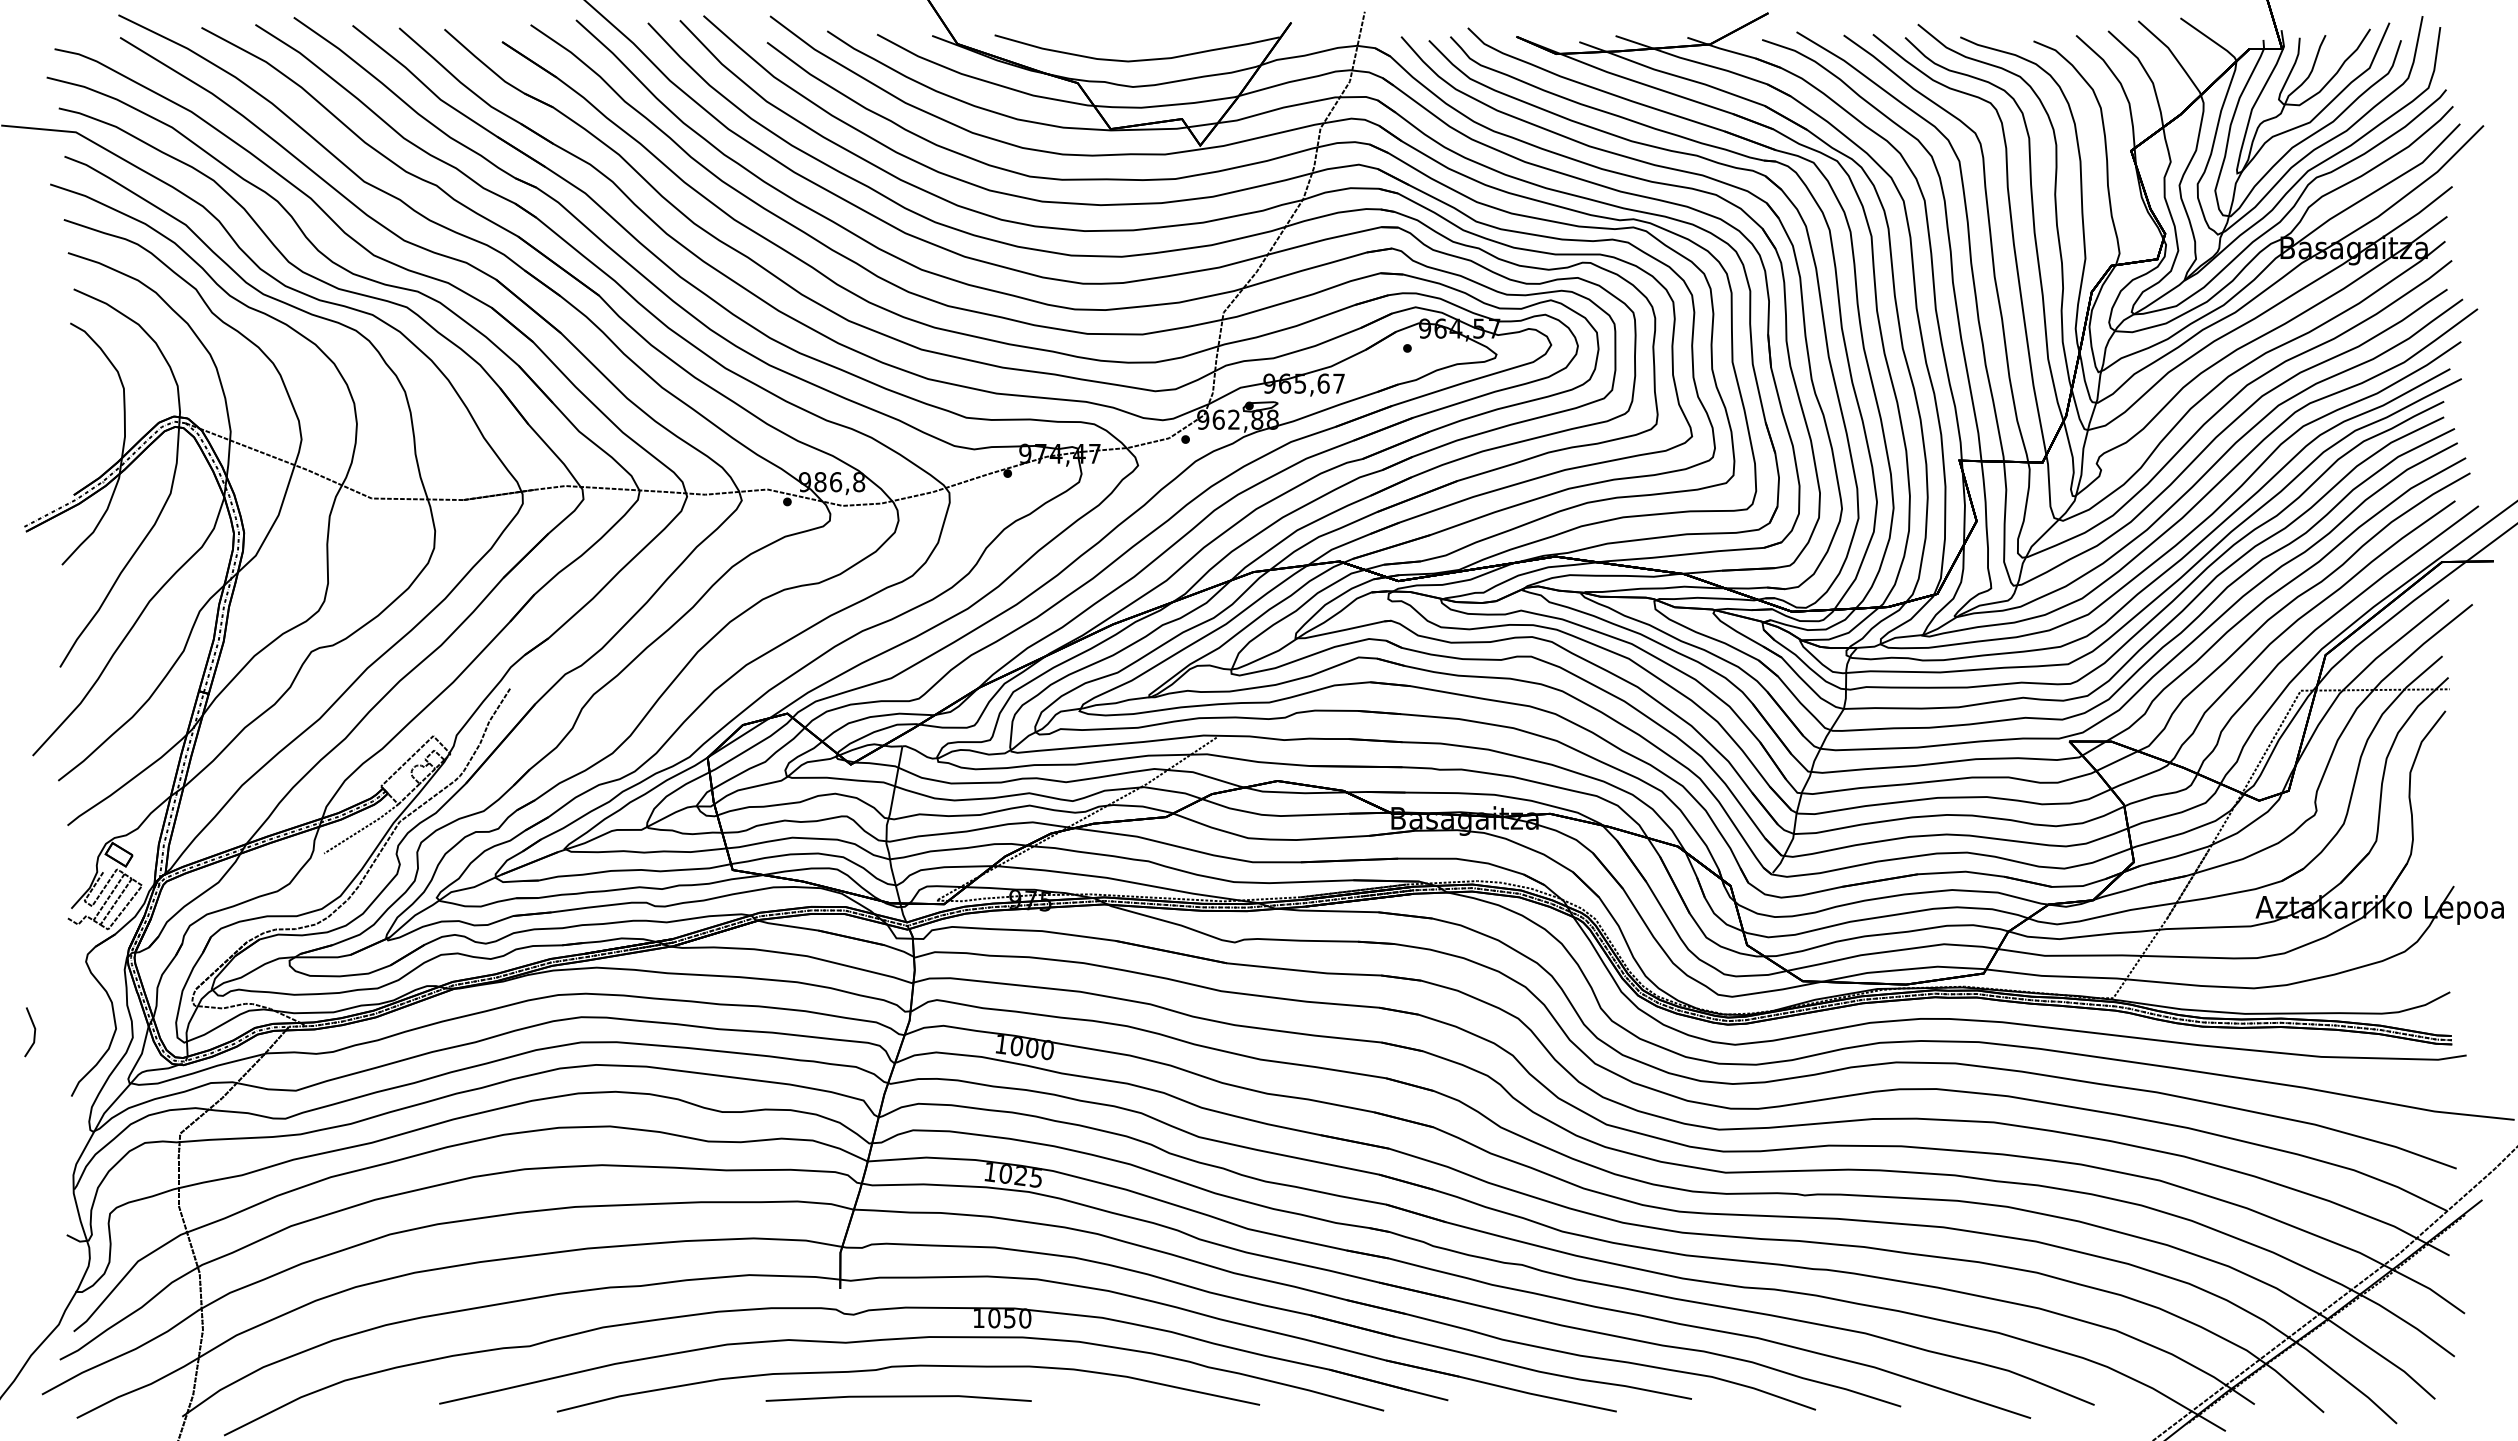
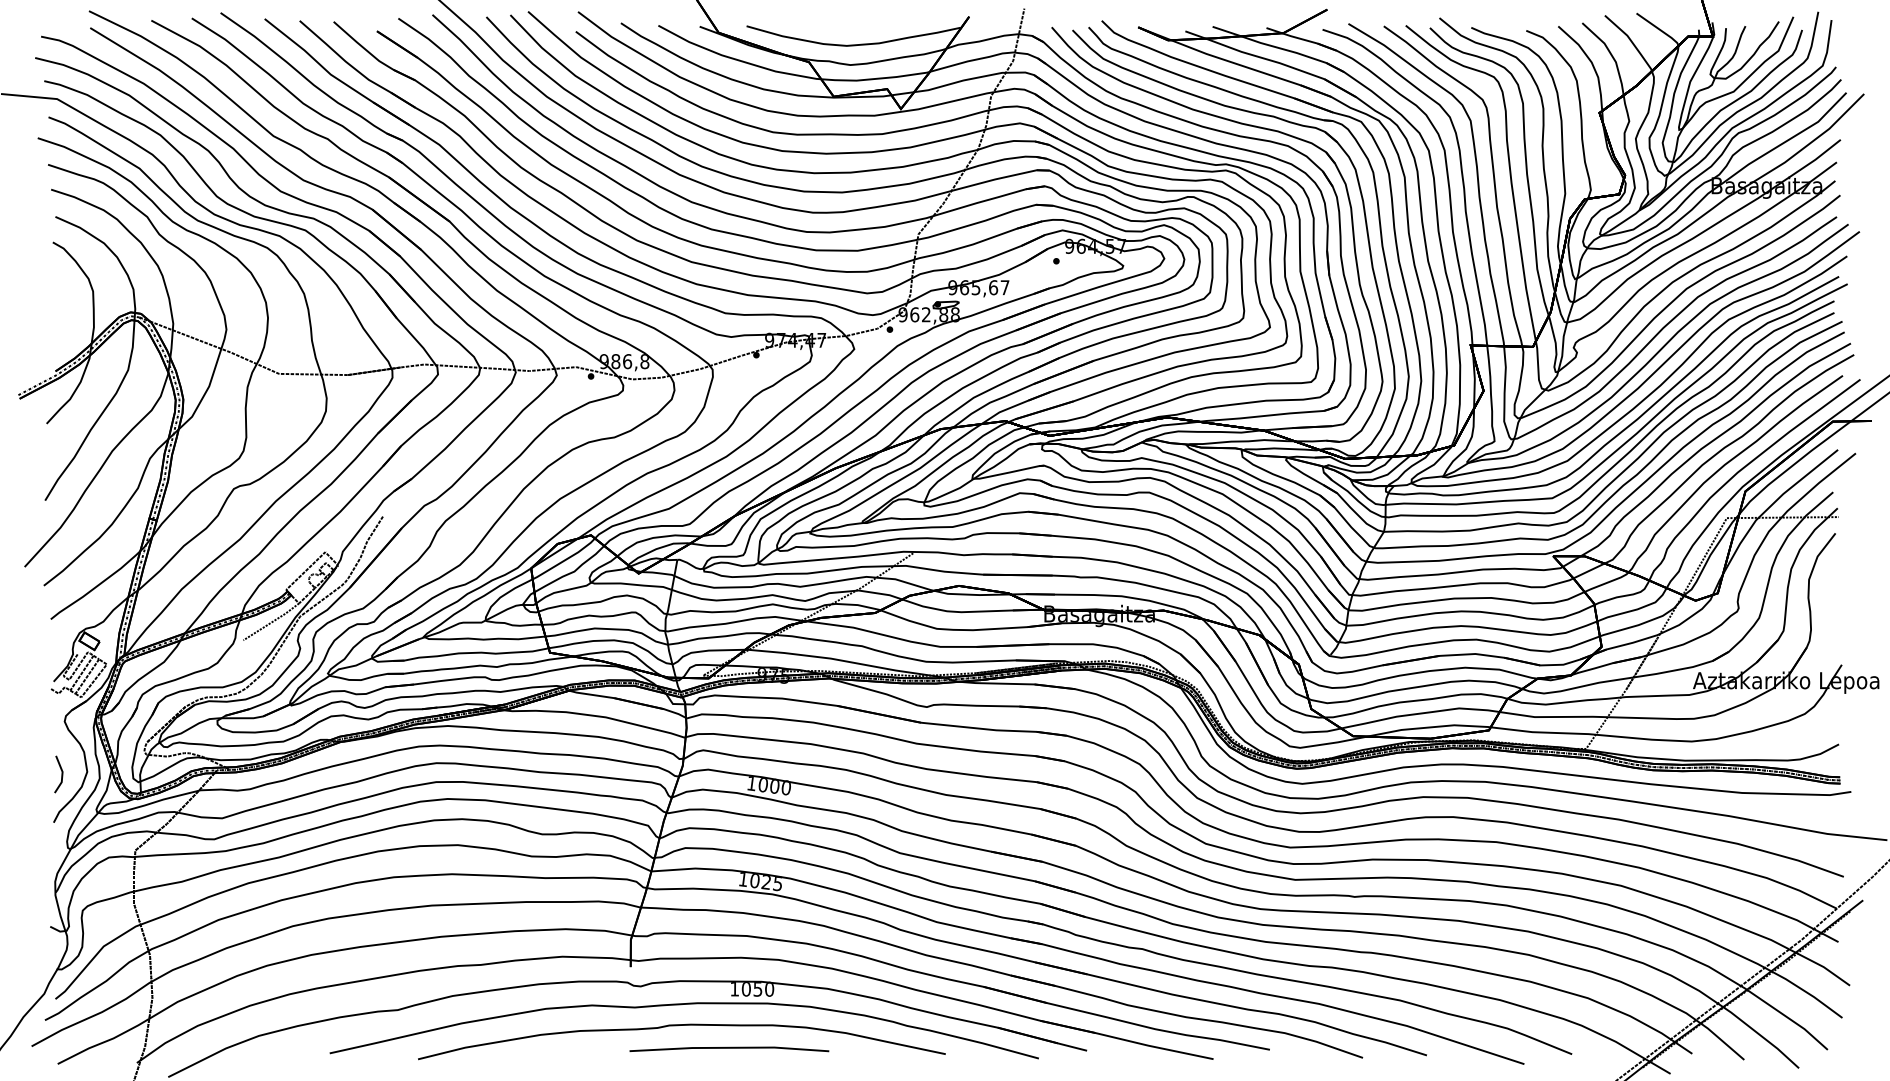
line: (33, 1034) -> (61, 776), moved
line: (898, 1397) -> (729, 1048), moved

